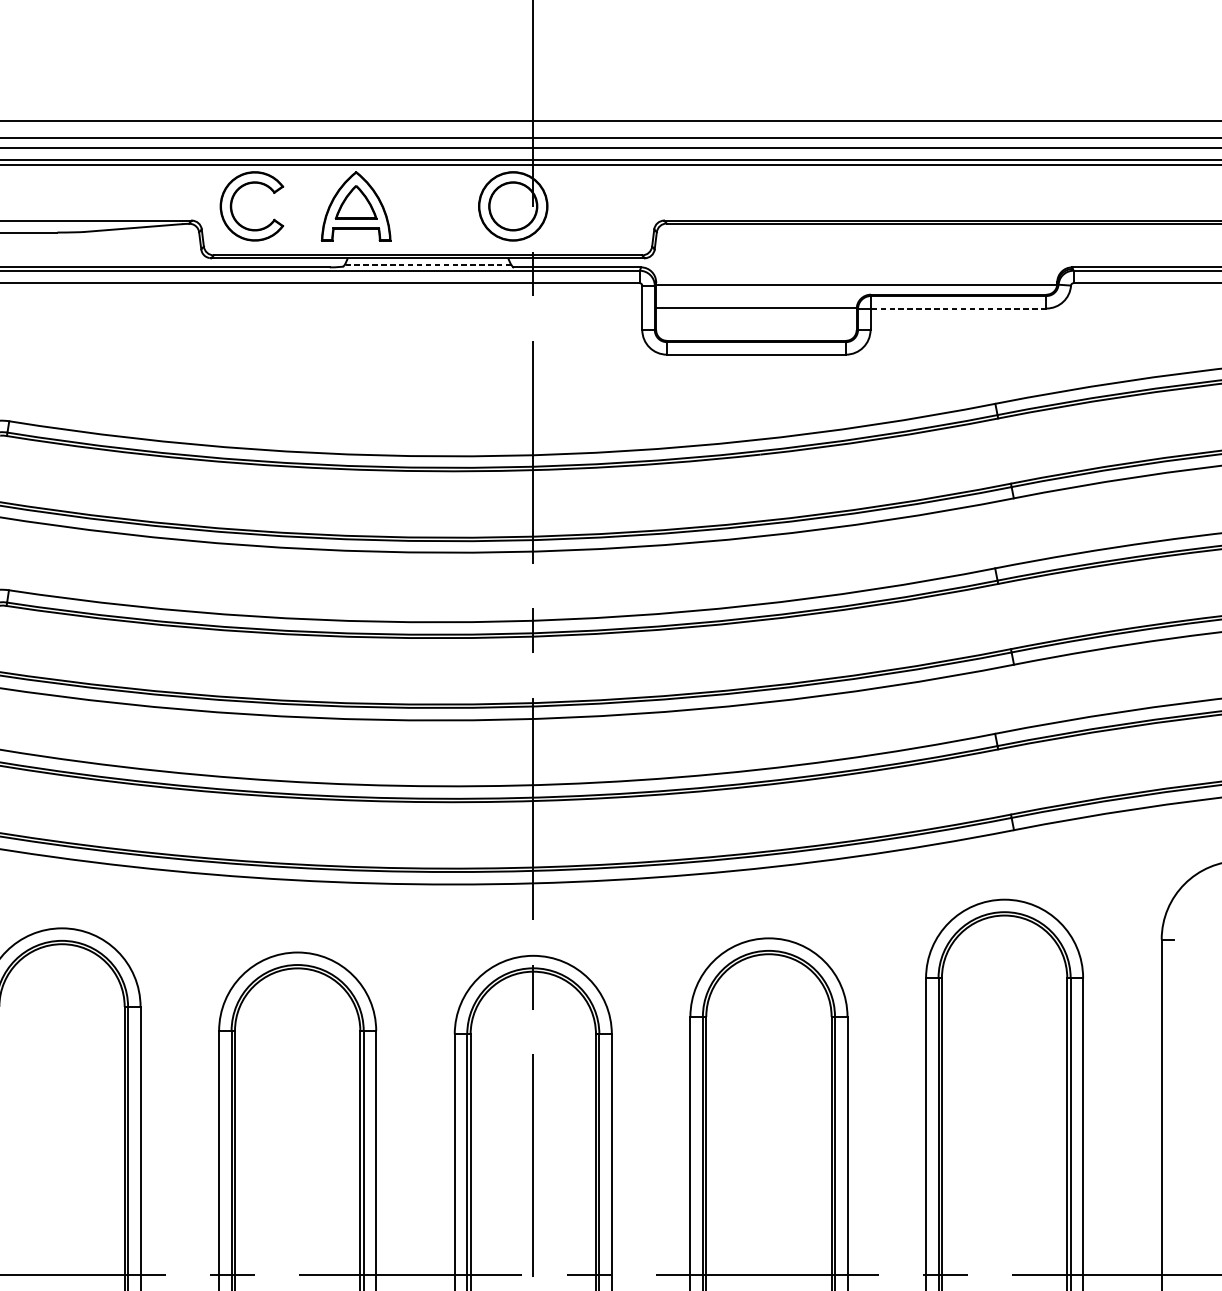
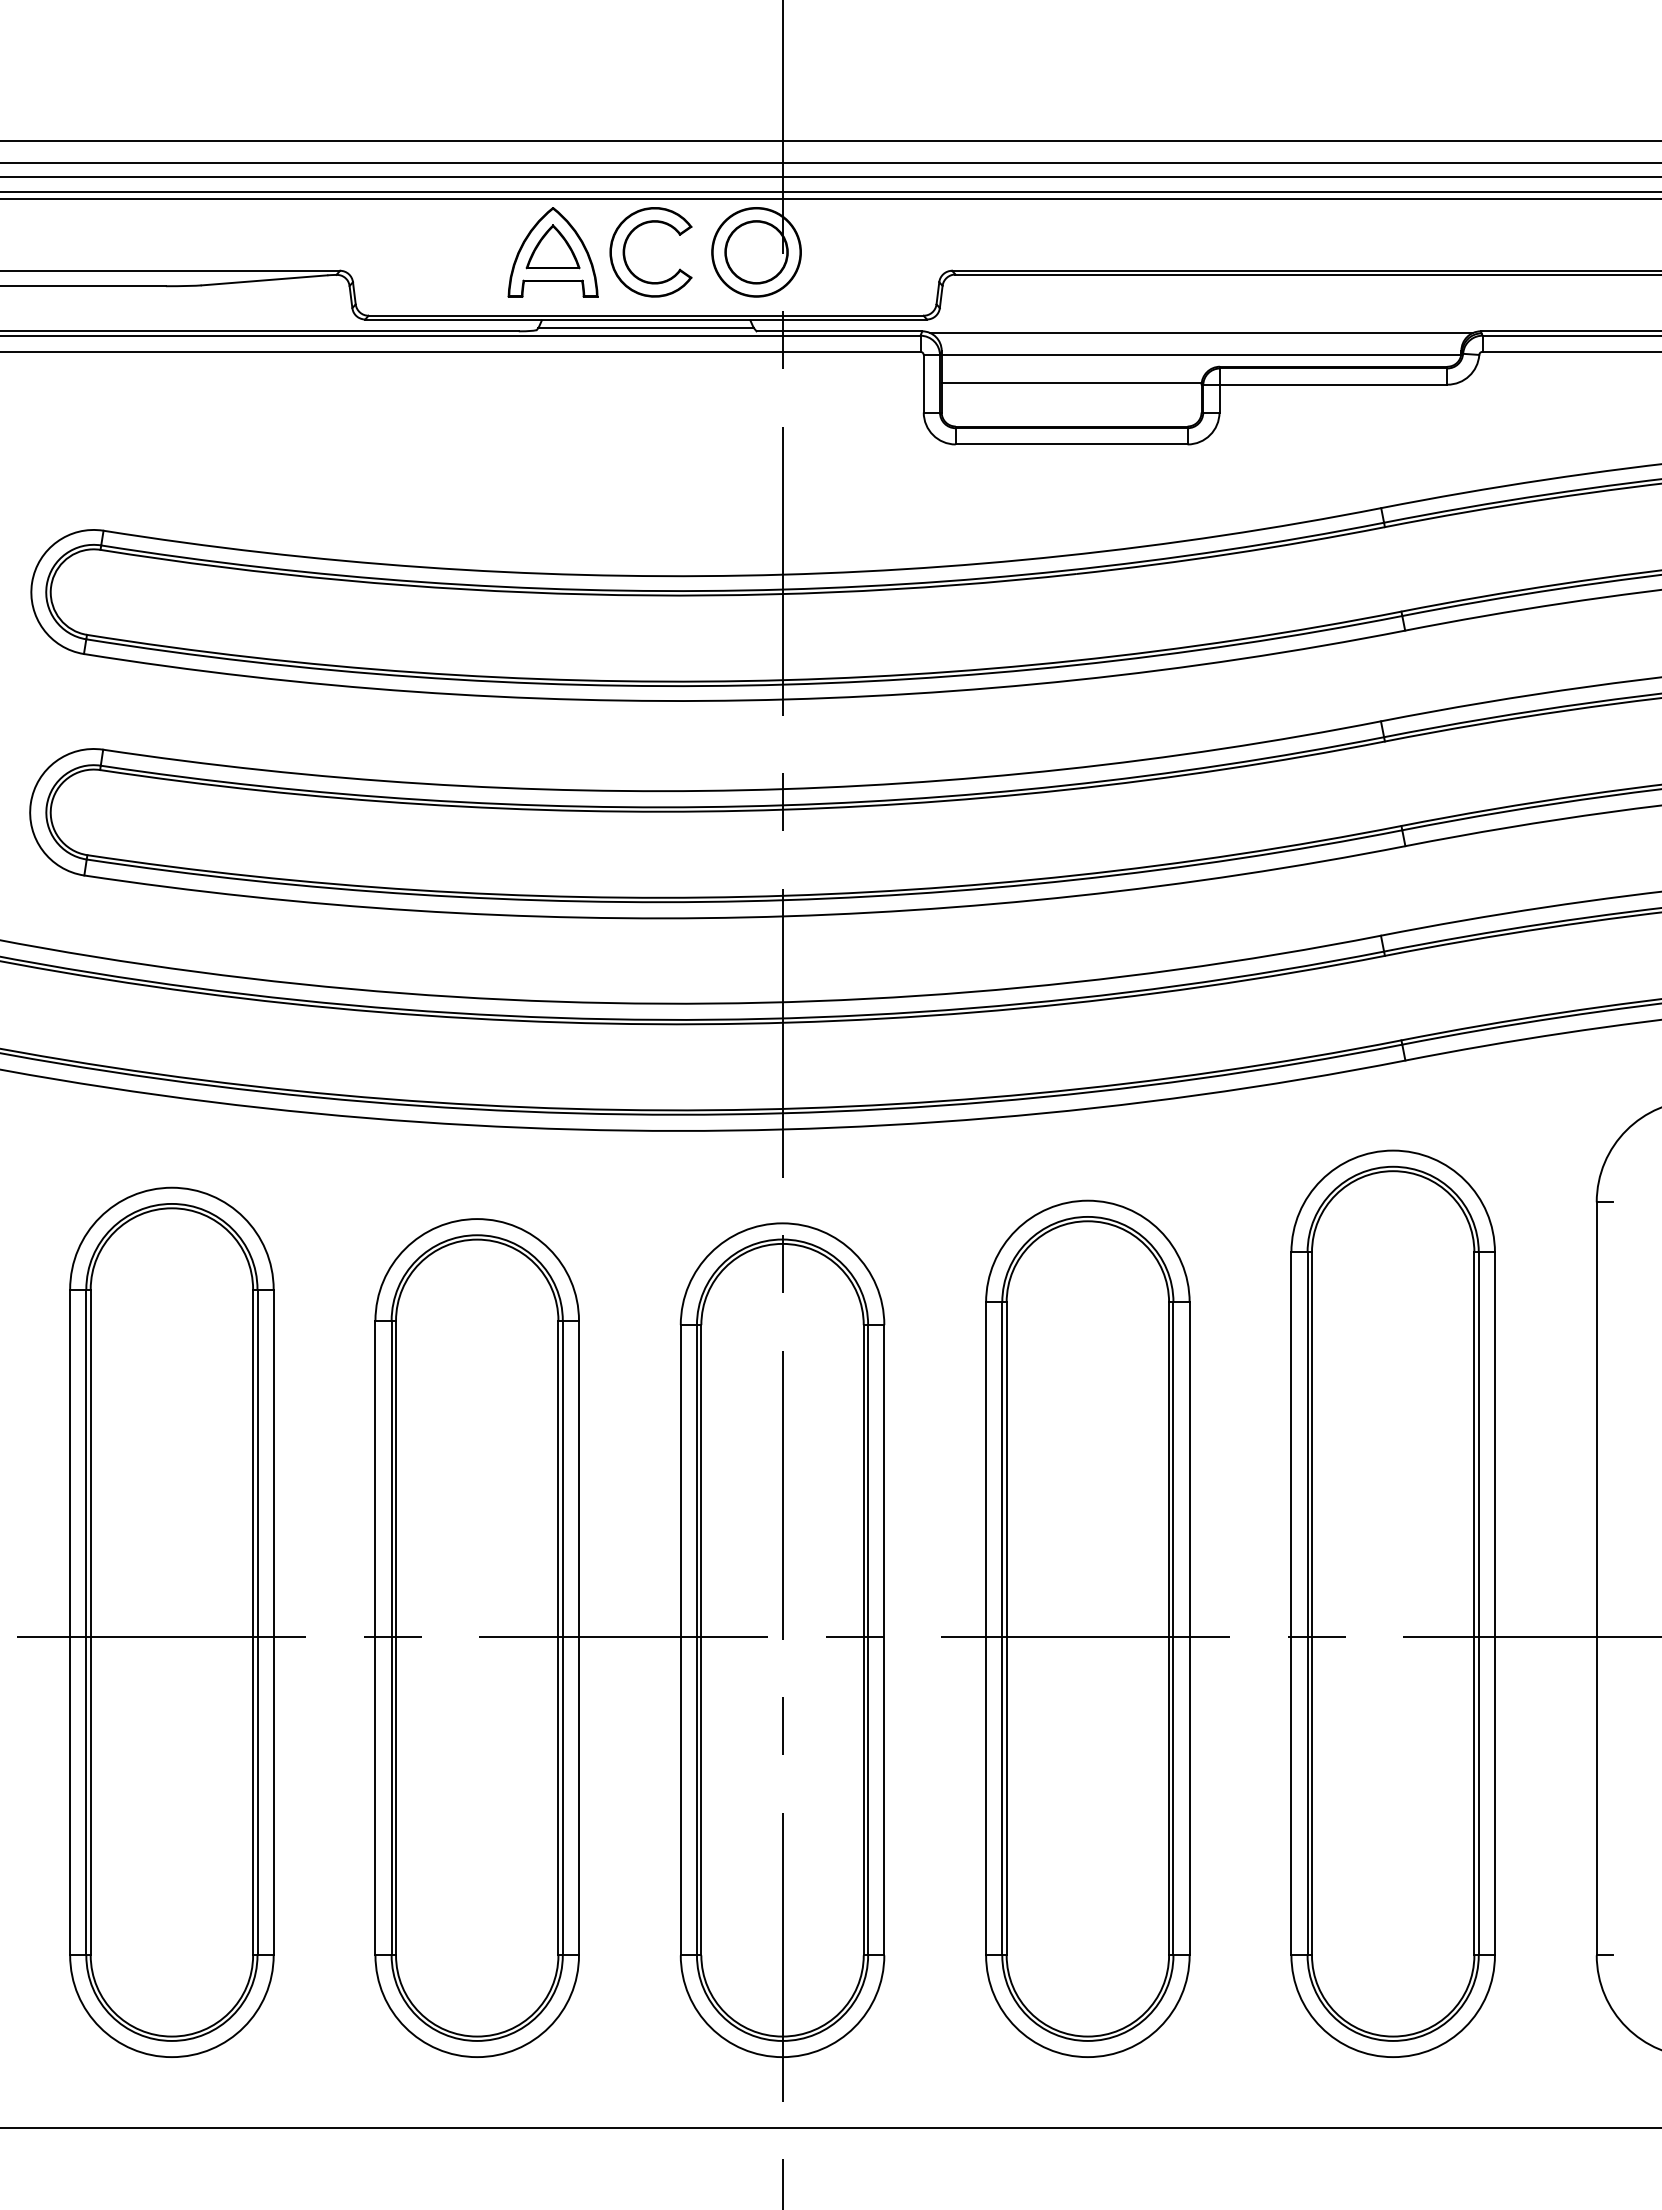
part: (232, 206) -> (625, 252), moved
line: (427, 265) -> (645, 328), dashed -> solid
line: (856, 268) -> (1201, 332), added
line: (958, 308) -> (1333, 384), dashed -> solid

